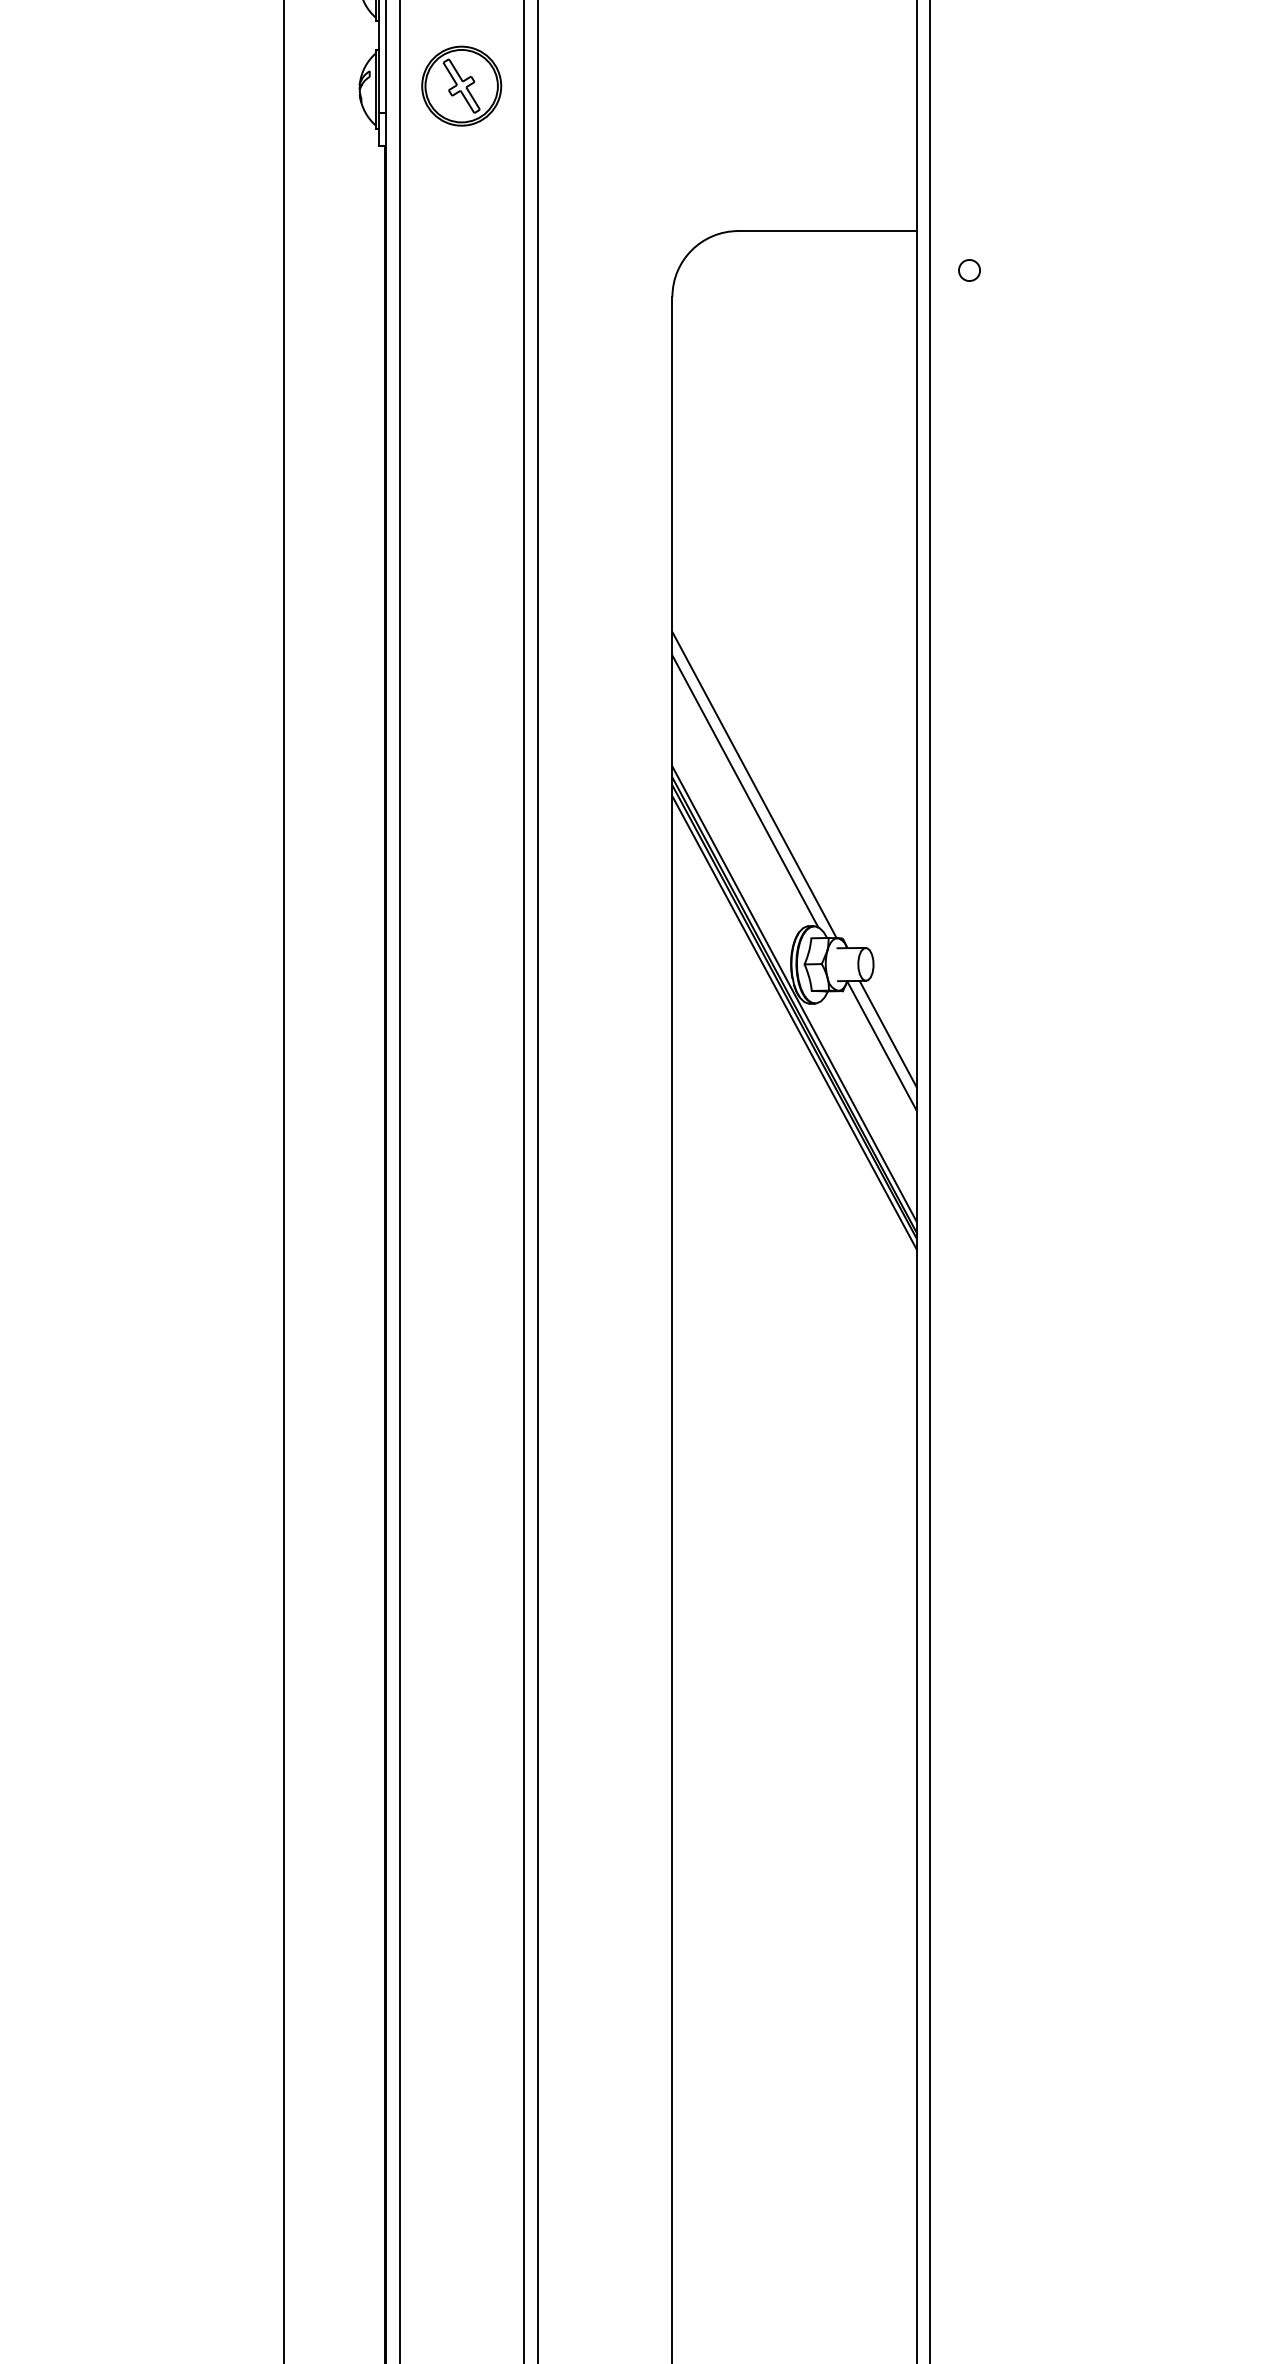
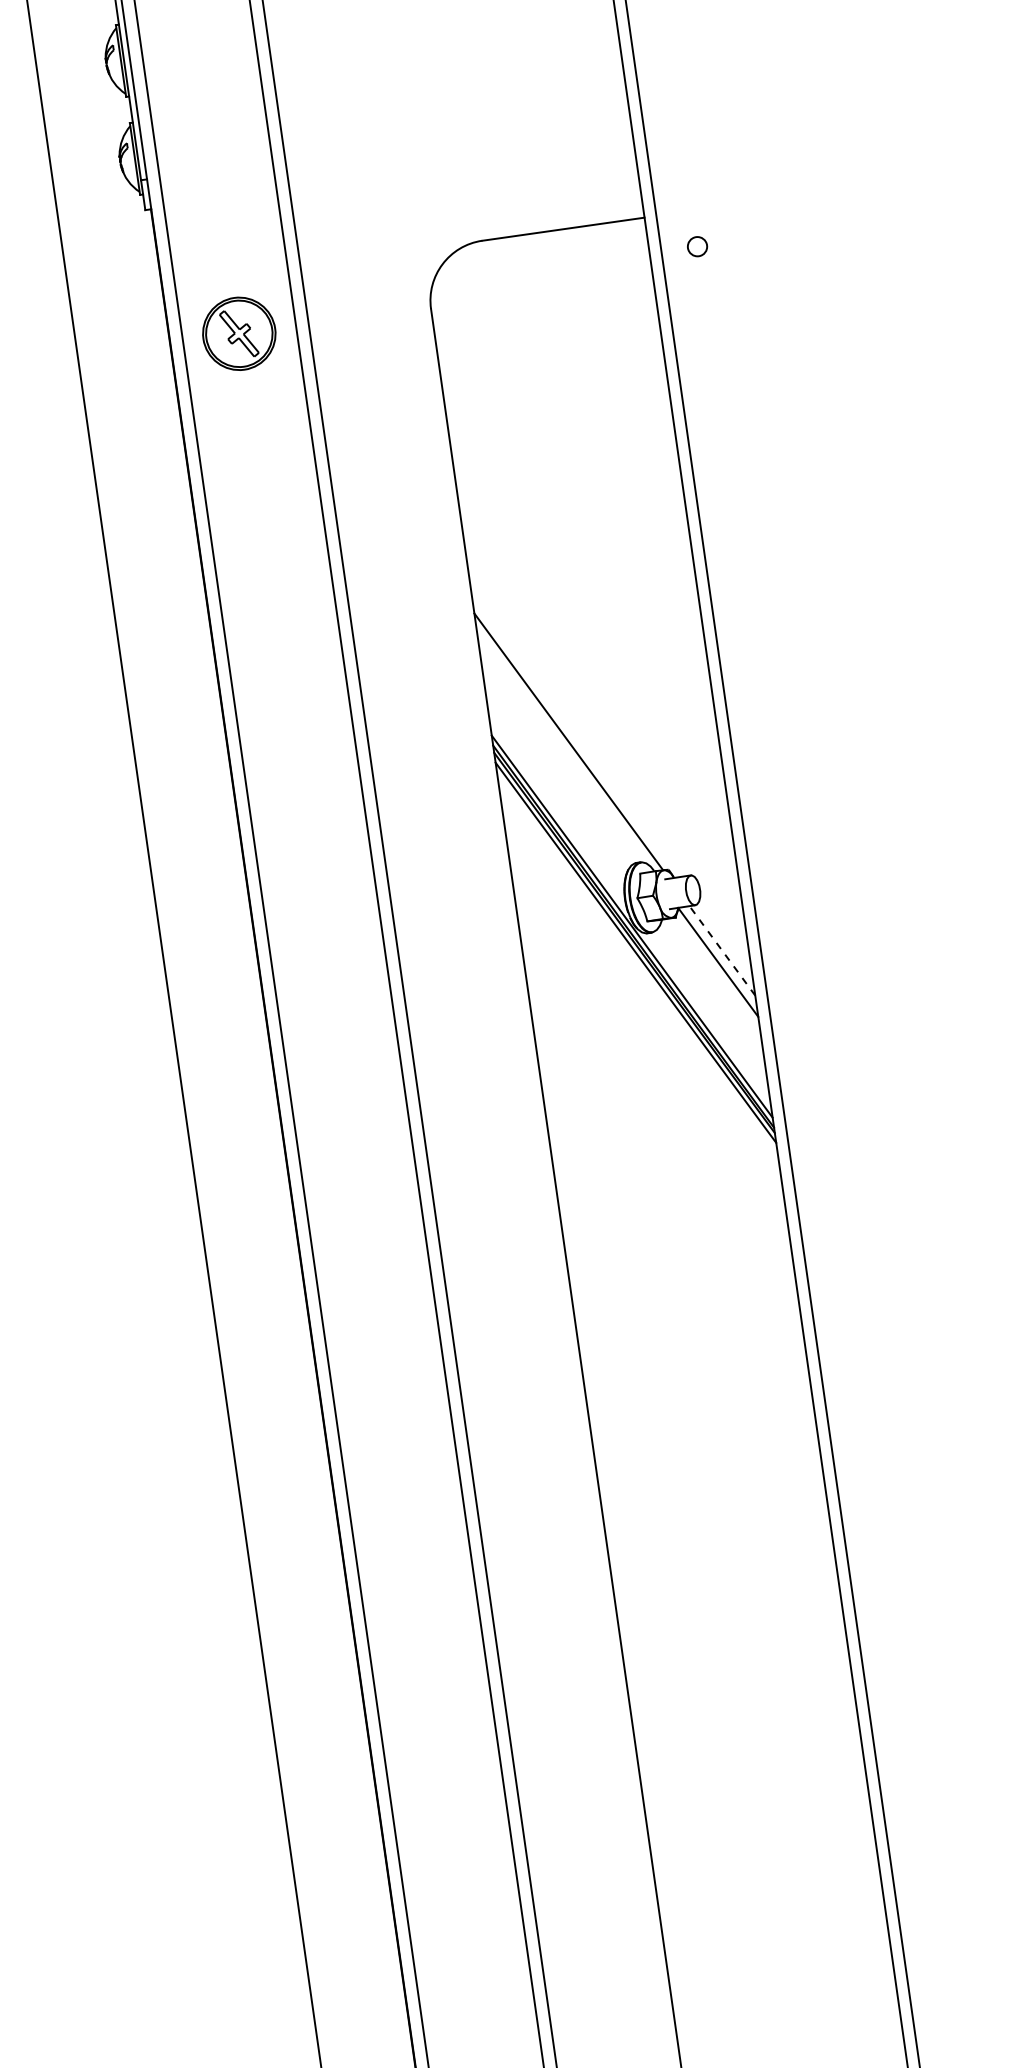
part: (461, 85) -> (239, 333), moved
line: (745, 791) -> (561, 748), removed
line: (888, 1034) -> (722, 951), solid -> dashed

